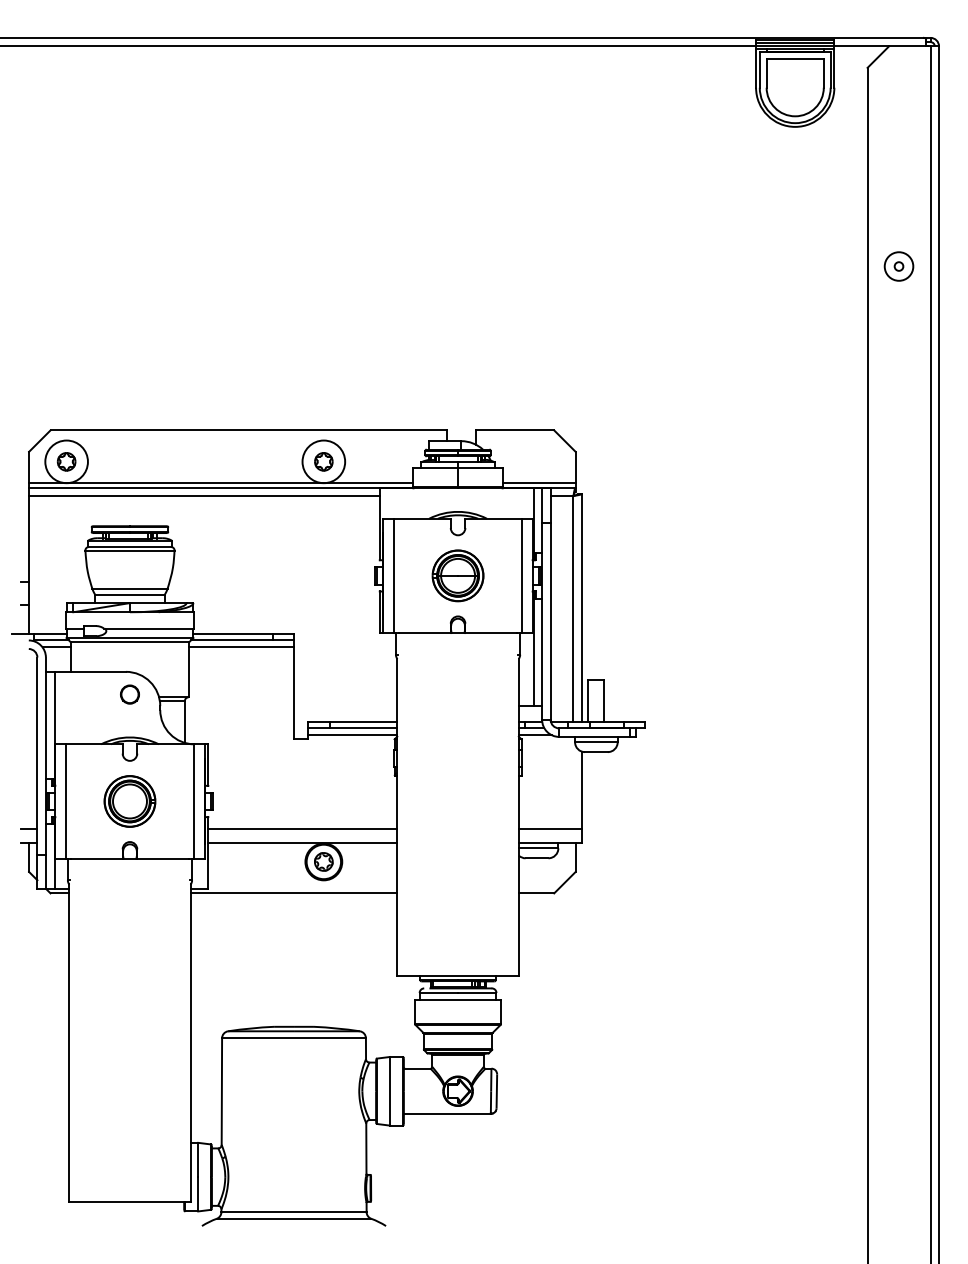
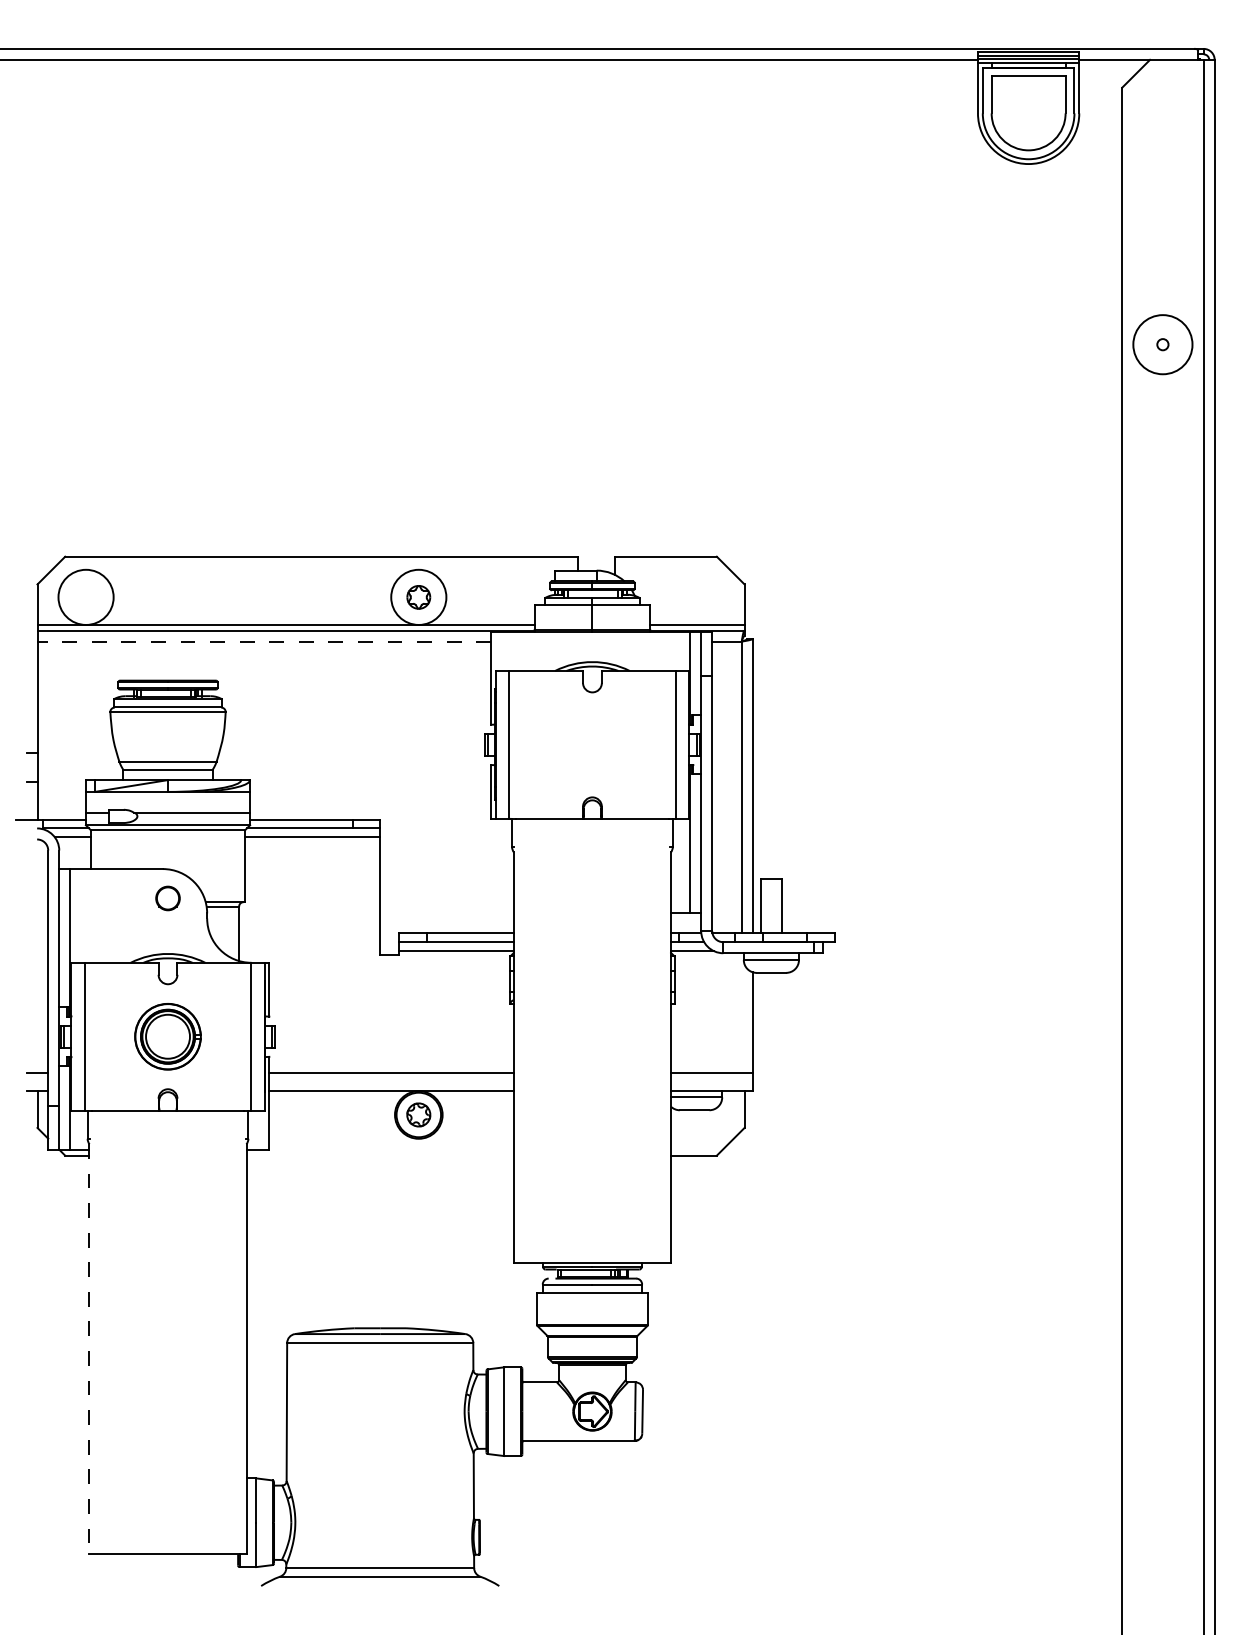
circle: (898, 266) -> (1162, 344), size x1.6
part: (66, 461) -> (85, 596), removed
line: (203, 496) -> (263, 642), solid -> dashed
part: (457, 575) -> (591, 744), removed
line: (293, 893) -> (379, 1155), removed
line: (69, 1042) -> (89, 1348), solid -> dashed

